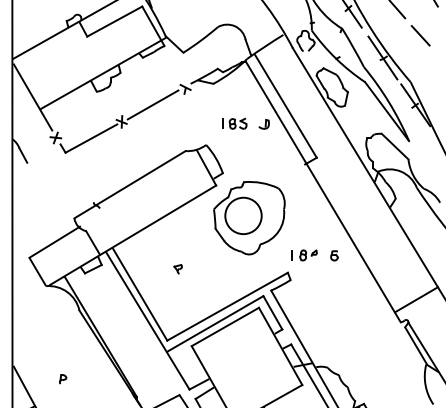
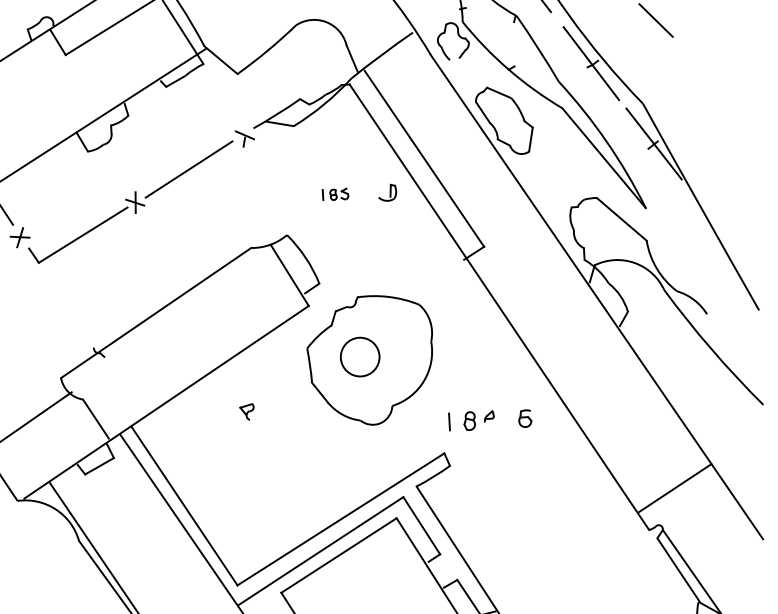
part: (234, 123) -> (335, 194), size x0.6
circle: (243, 215) -> (360, 356), size x0.6
part: (177, 269) -> (246, 412), moved

